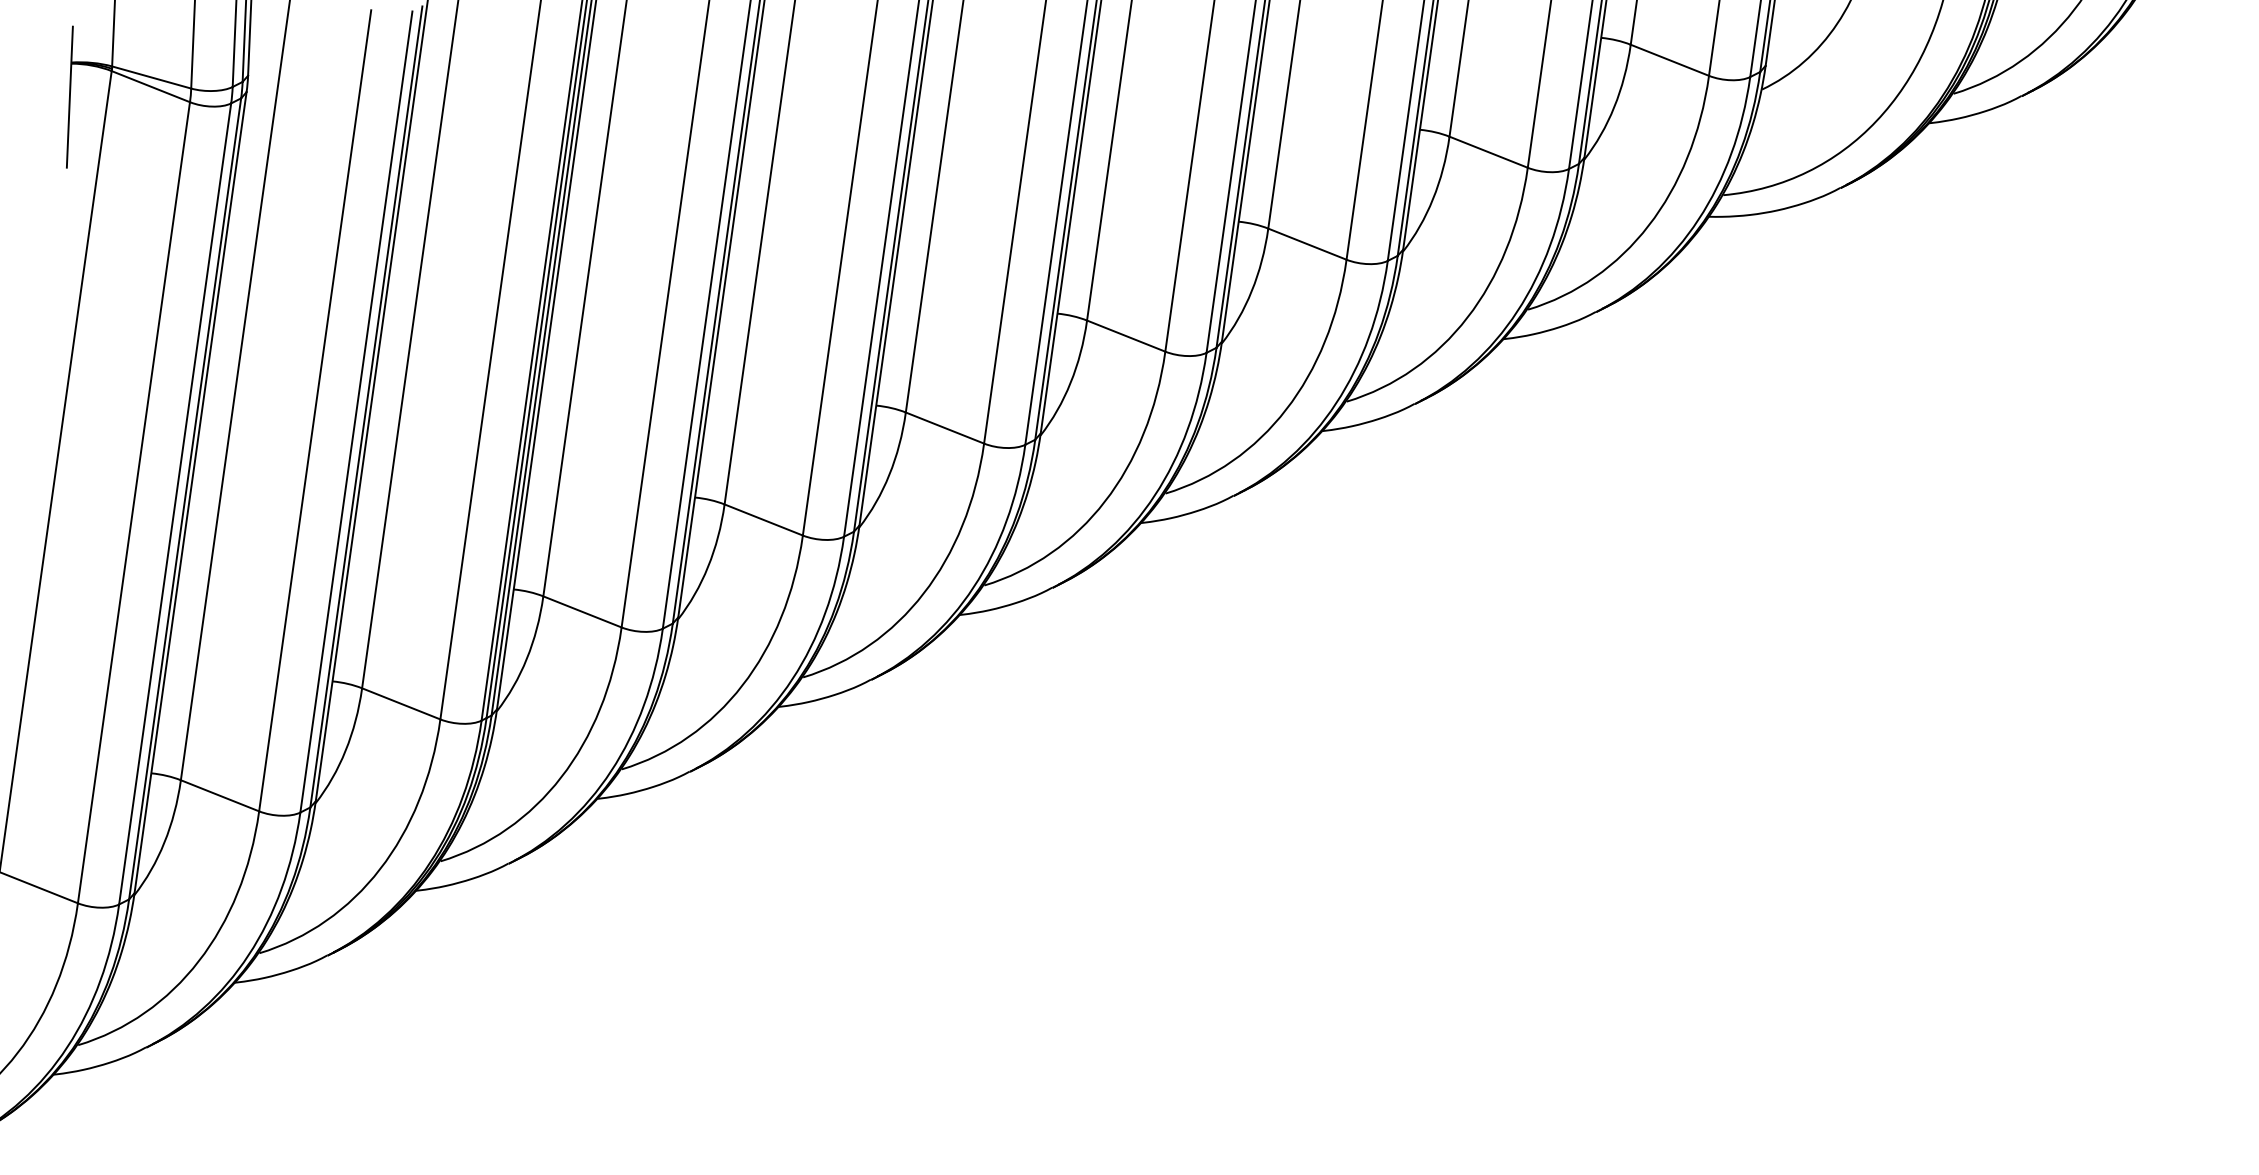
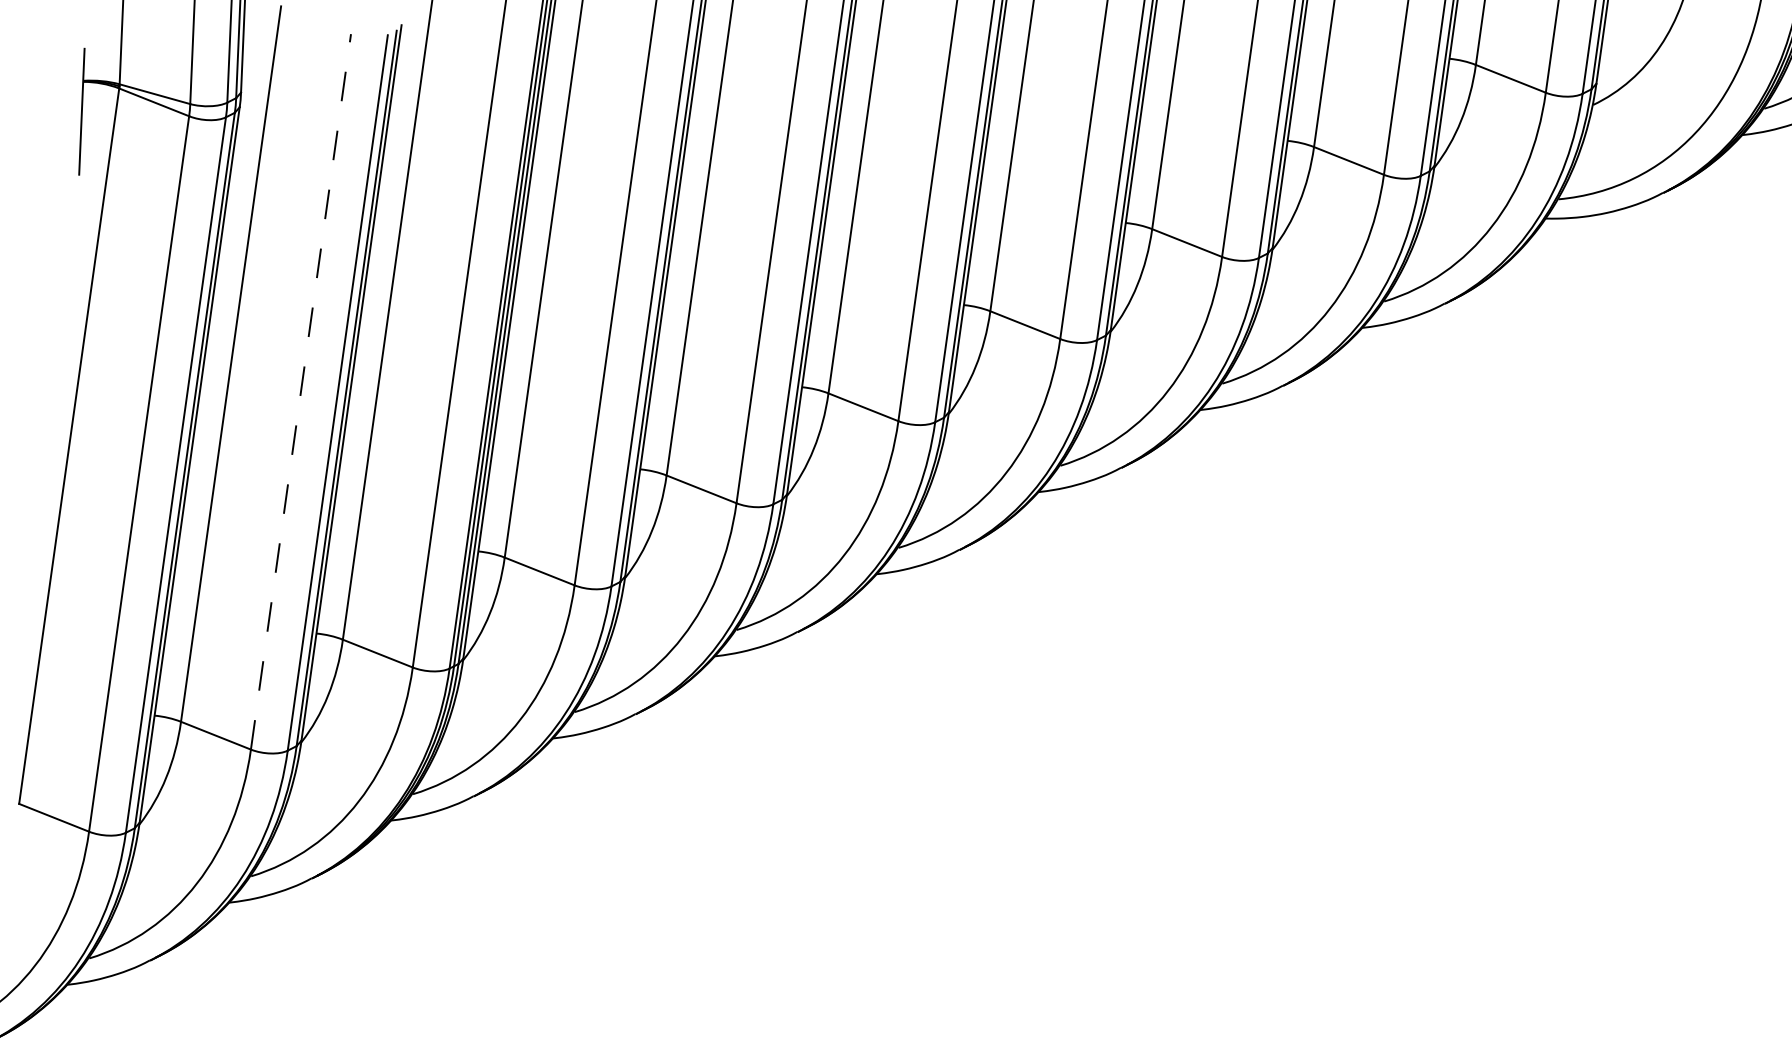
line: (315, 410) -> (301, 391), solid -> dashed

